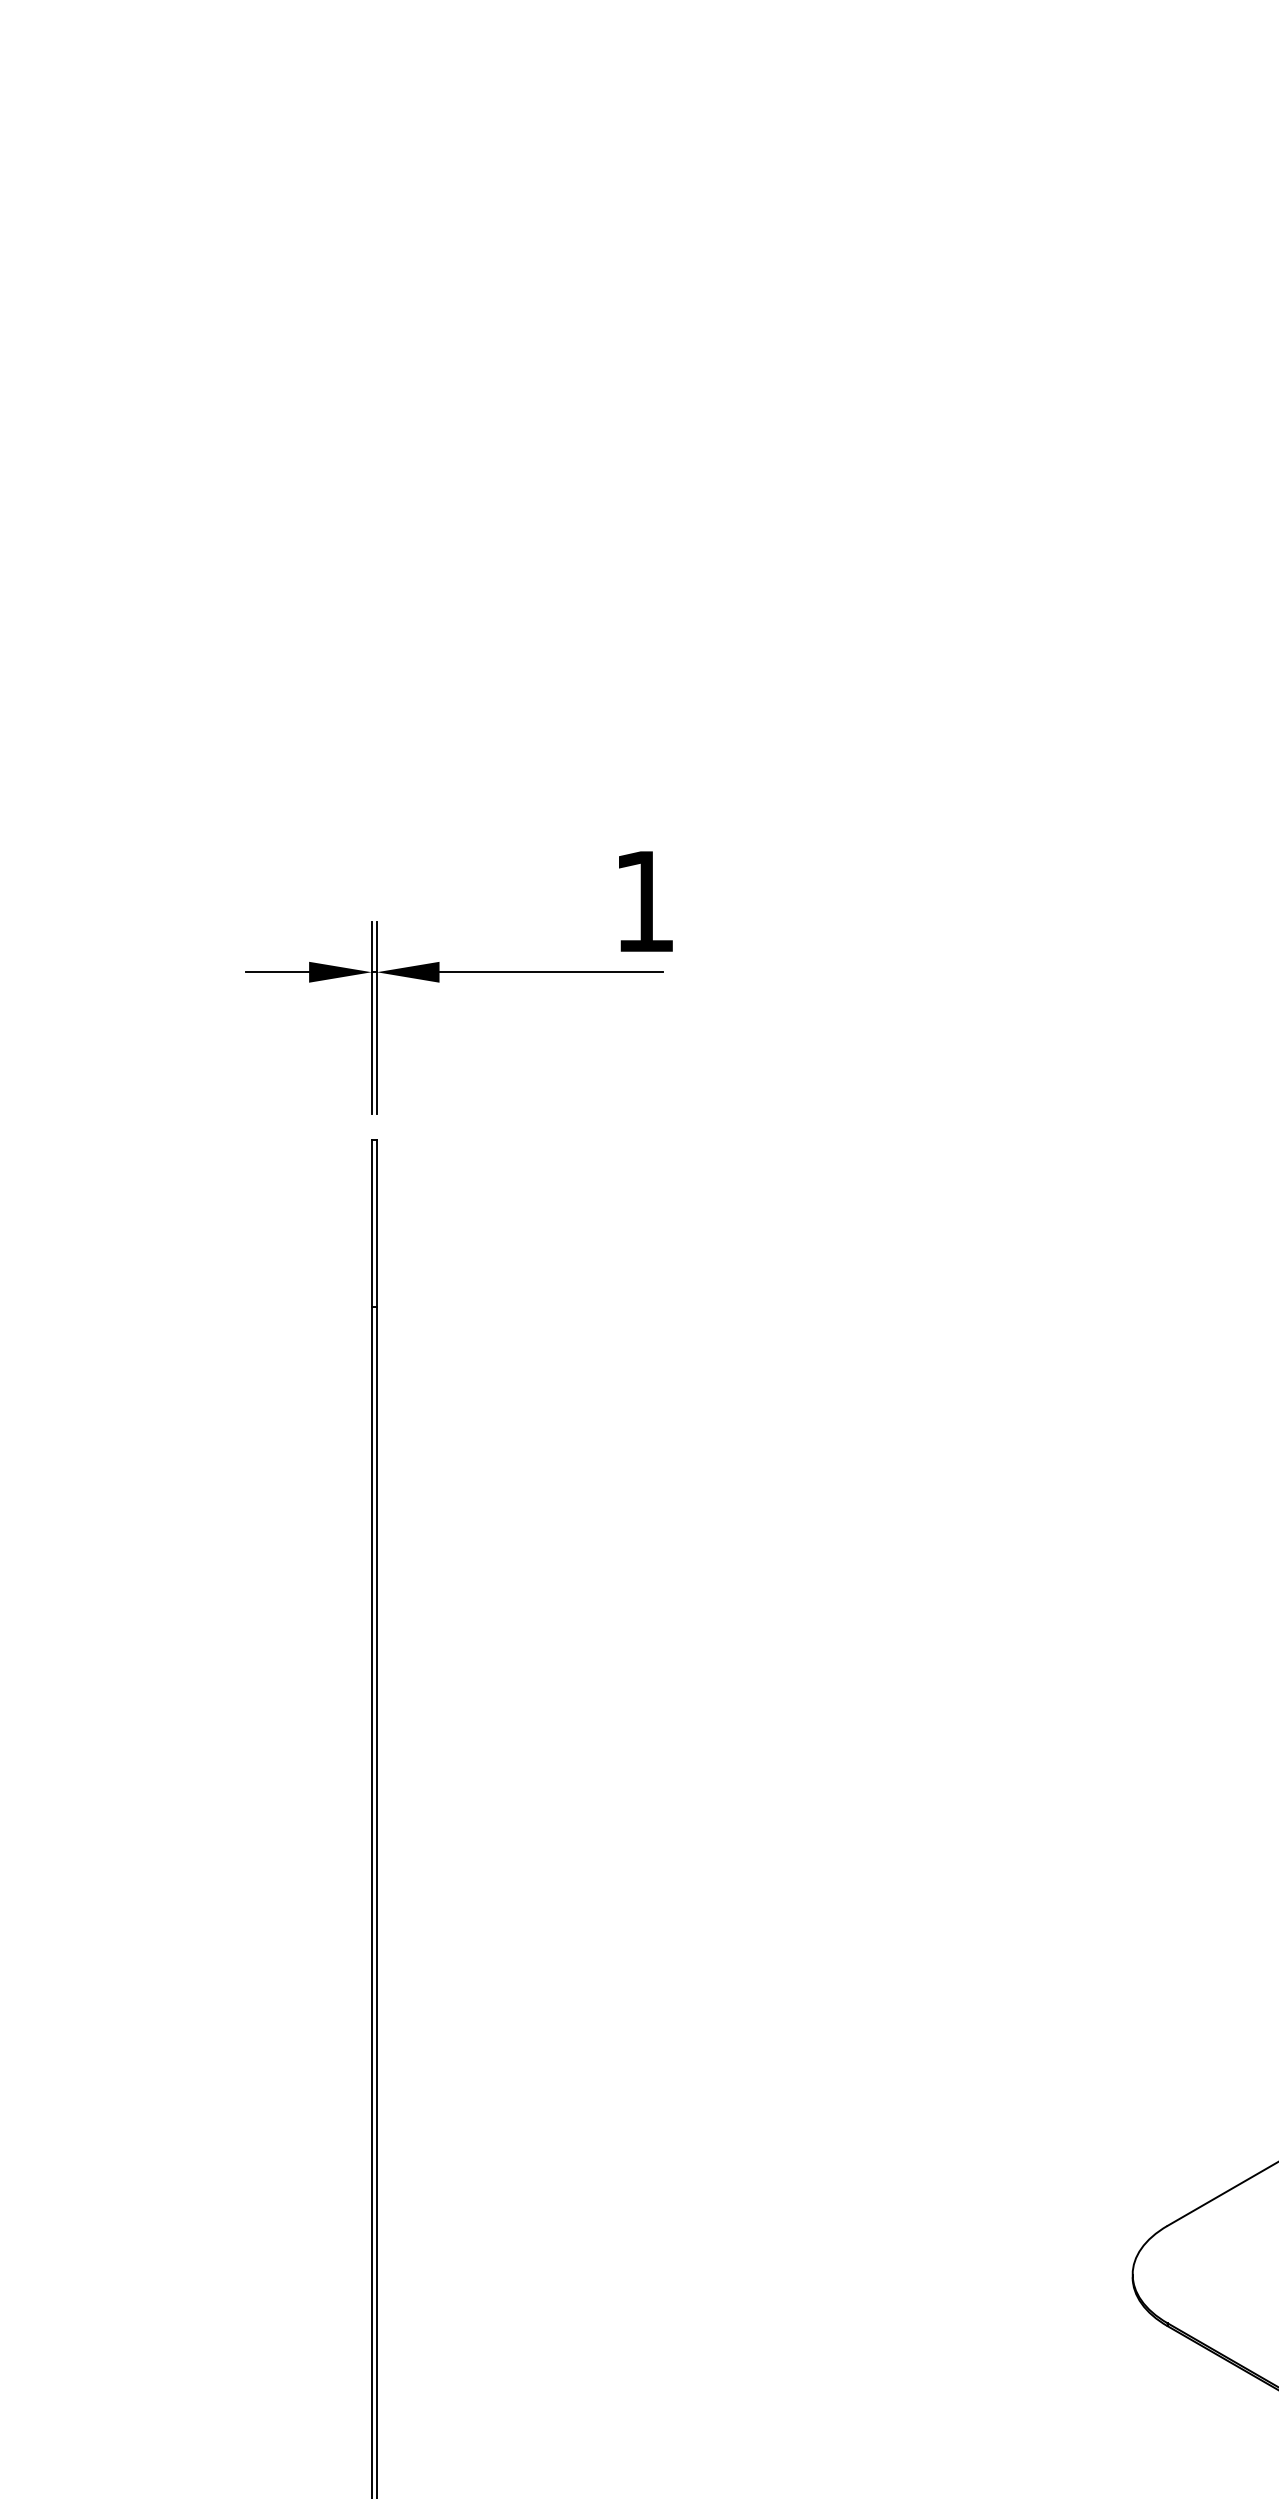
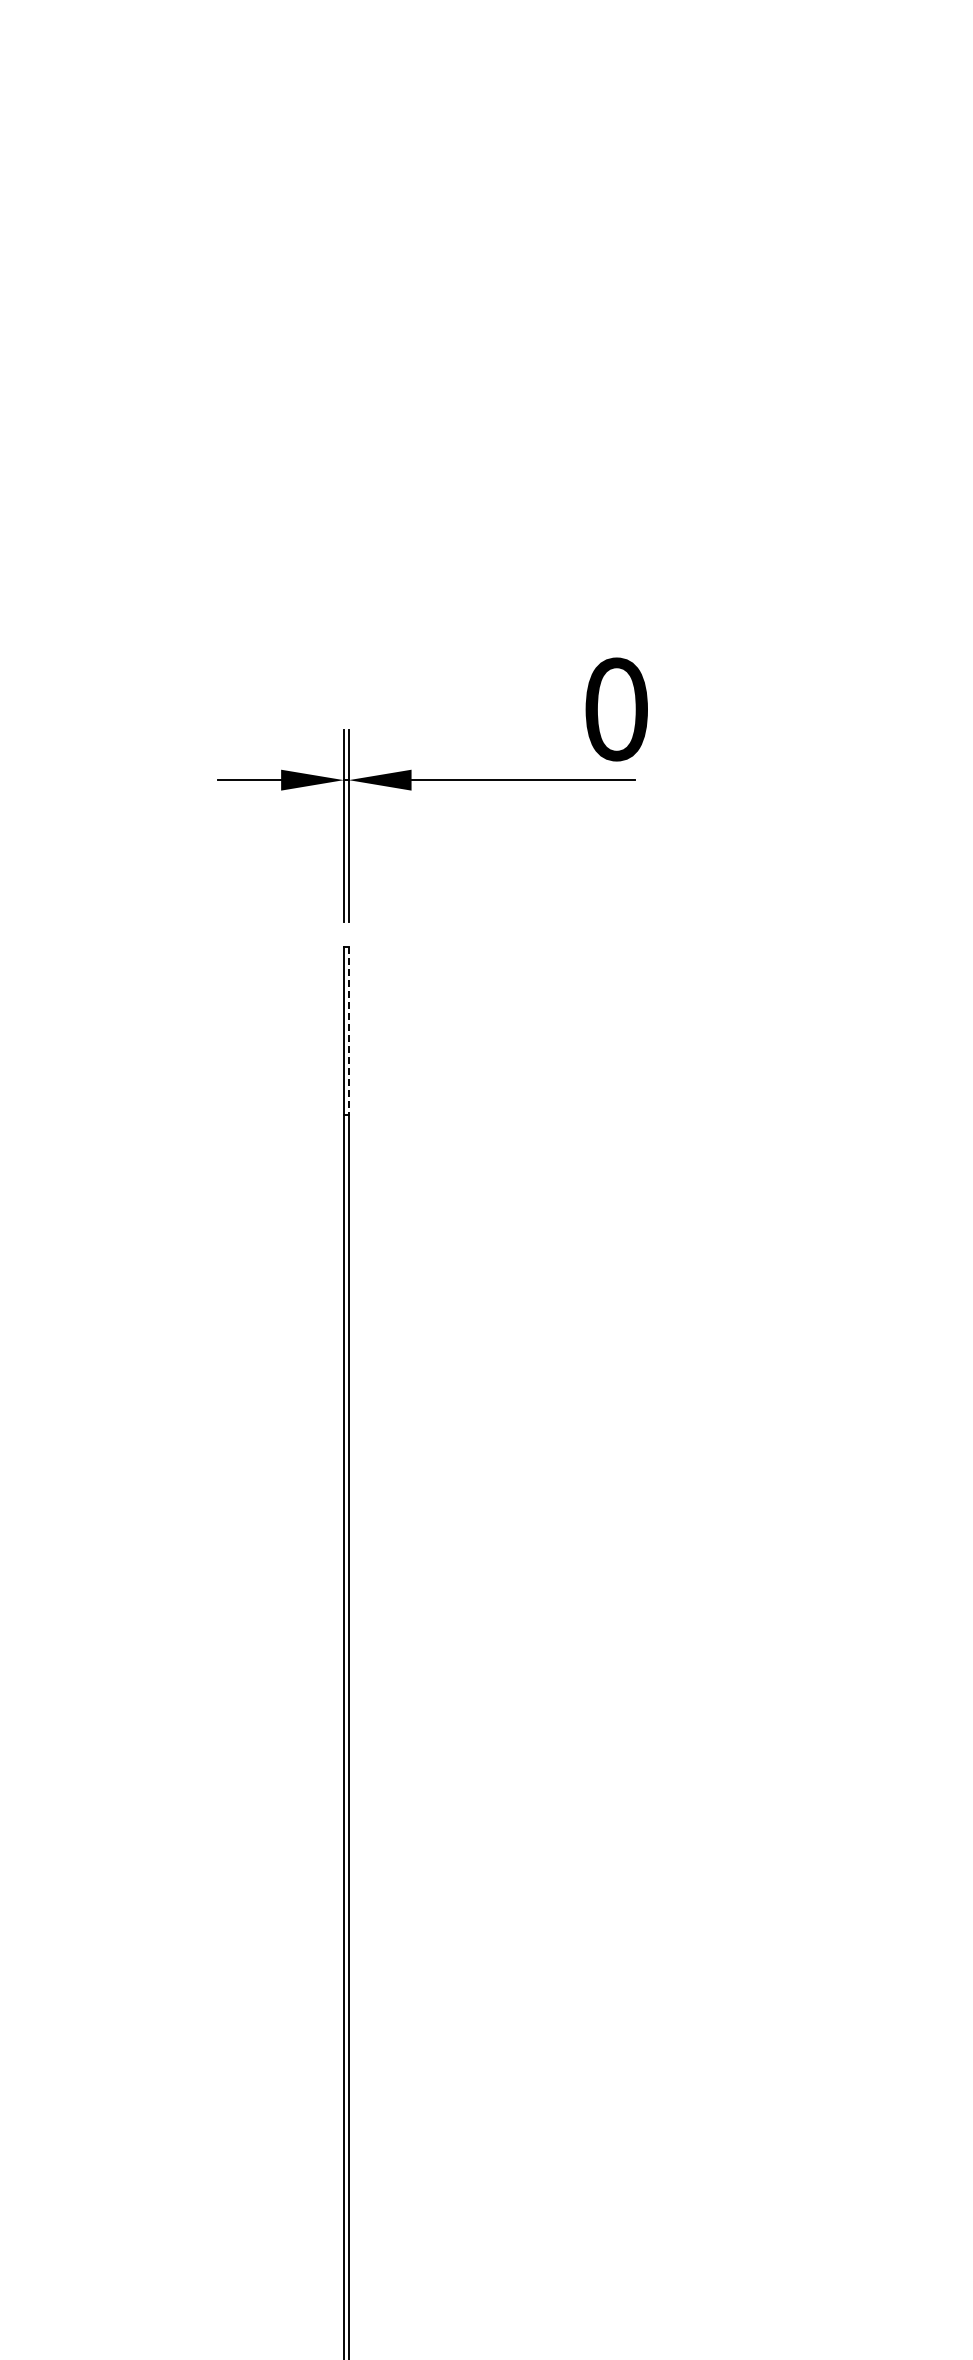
text: (644, 901) -> (616, 709), 1 -> 0
line: (376, 1223) -> (348, 1031), solid -> dashed

